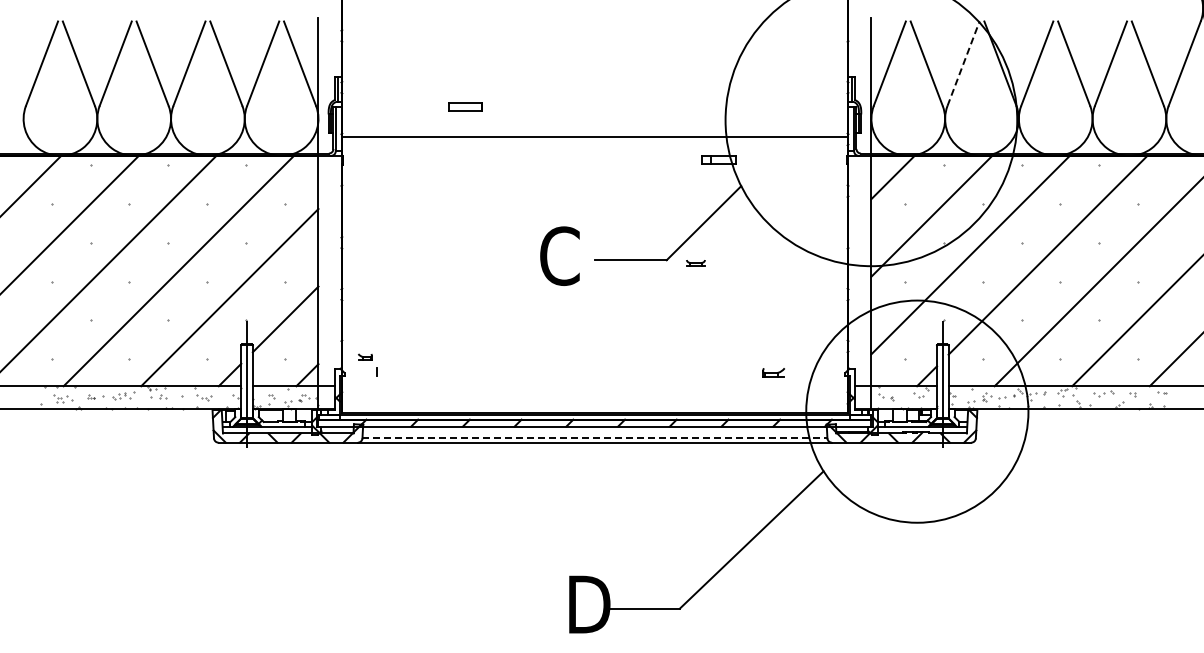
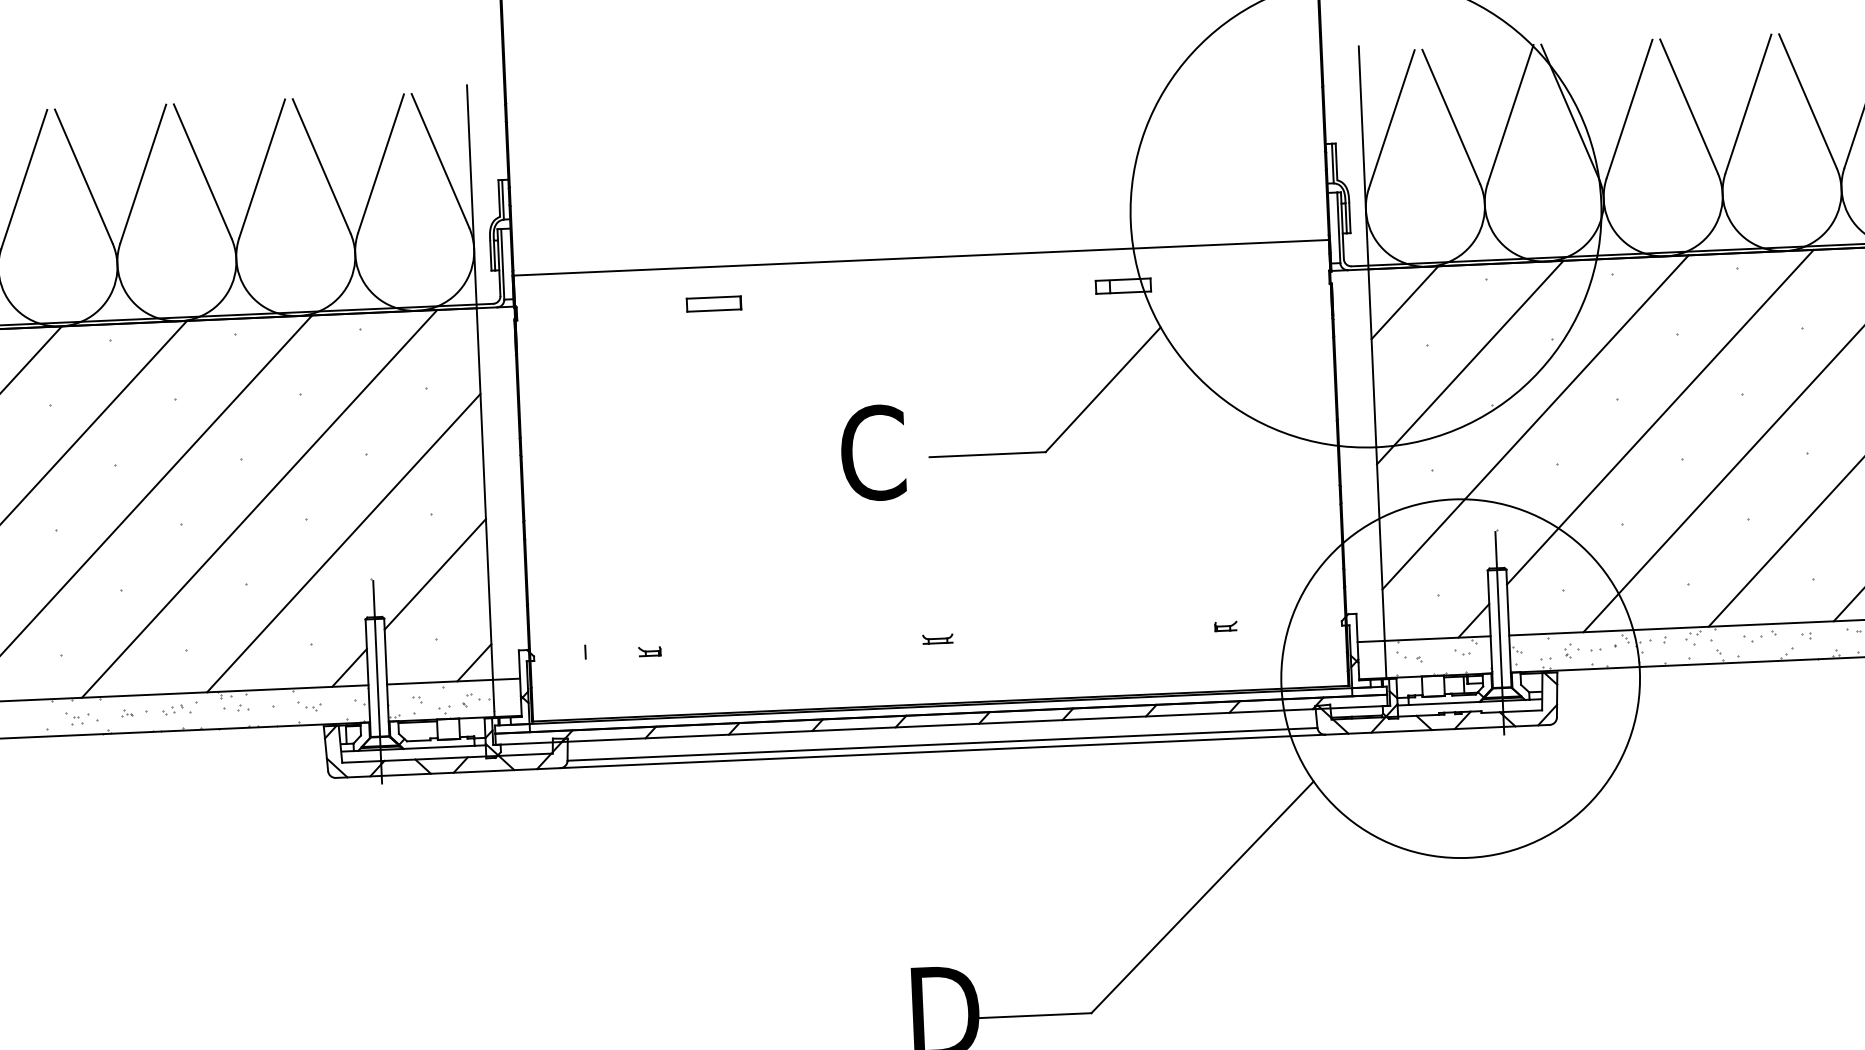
line: (963, 63) -> (1510, 113), dashed -> solid
part: (465, 106) -> (714, 303), moved
part: (695, 263) -> (937, 639), moved
part: (365, 356) -> (650, 650), moved
part: (773, 372) -> (1225, 625), size x0.62
line: (595, 438) -> (943, 744), dashed -> solid

